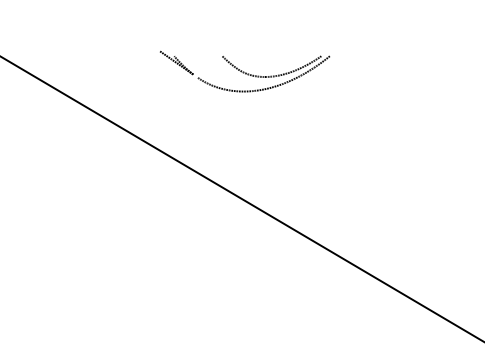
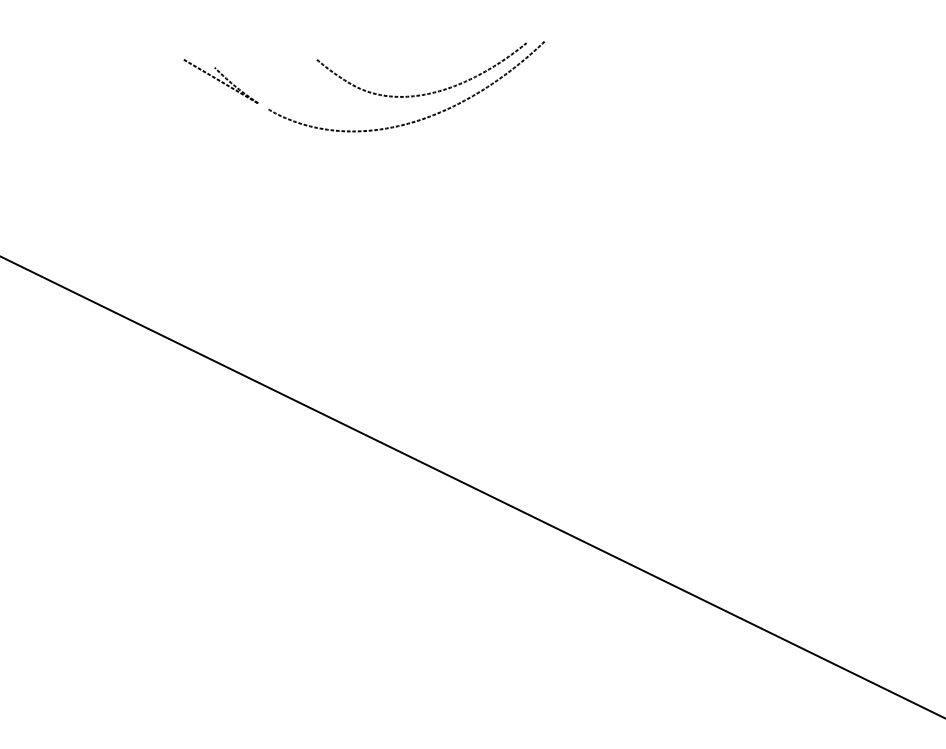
part: (244, 71) -> (366, 88), moved

